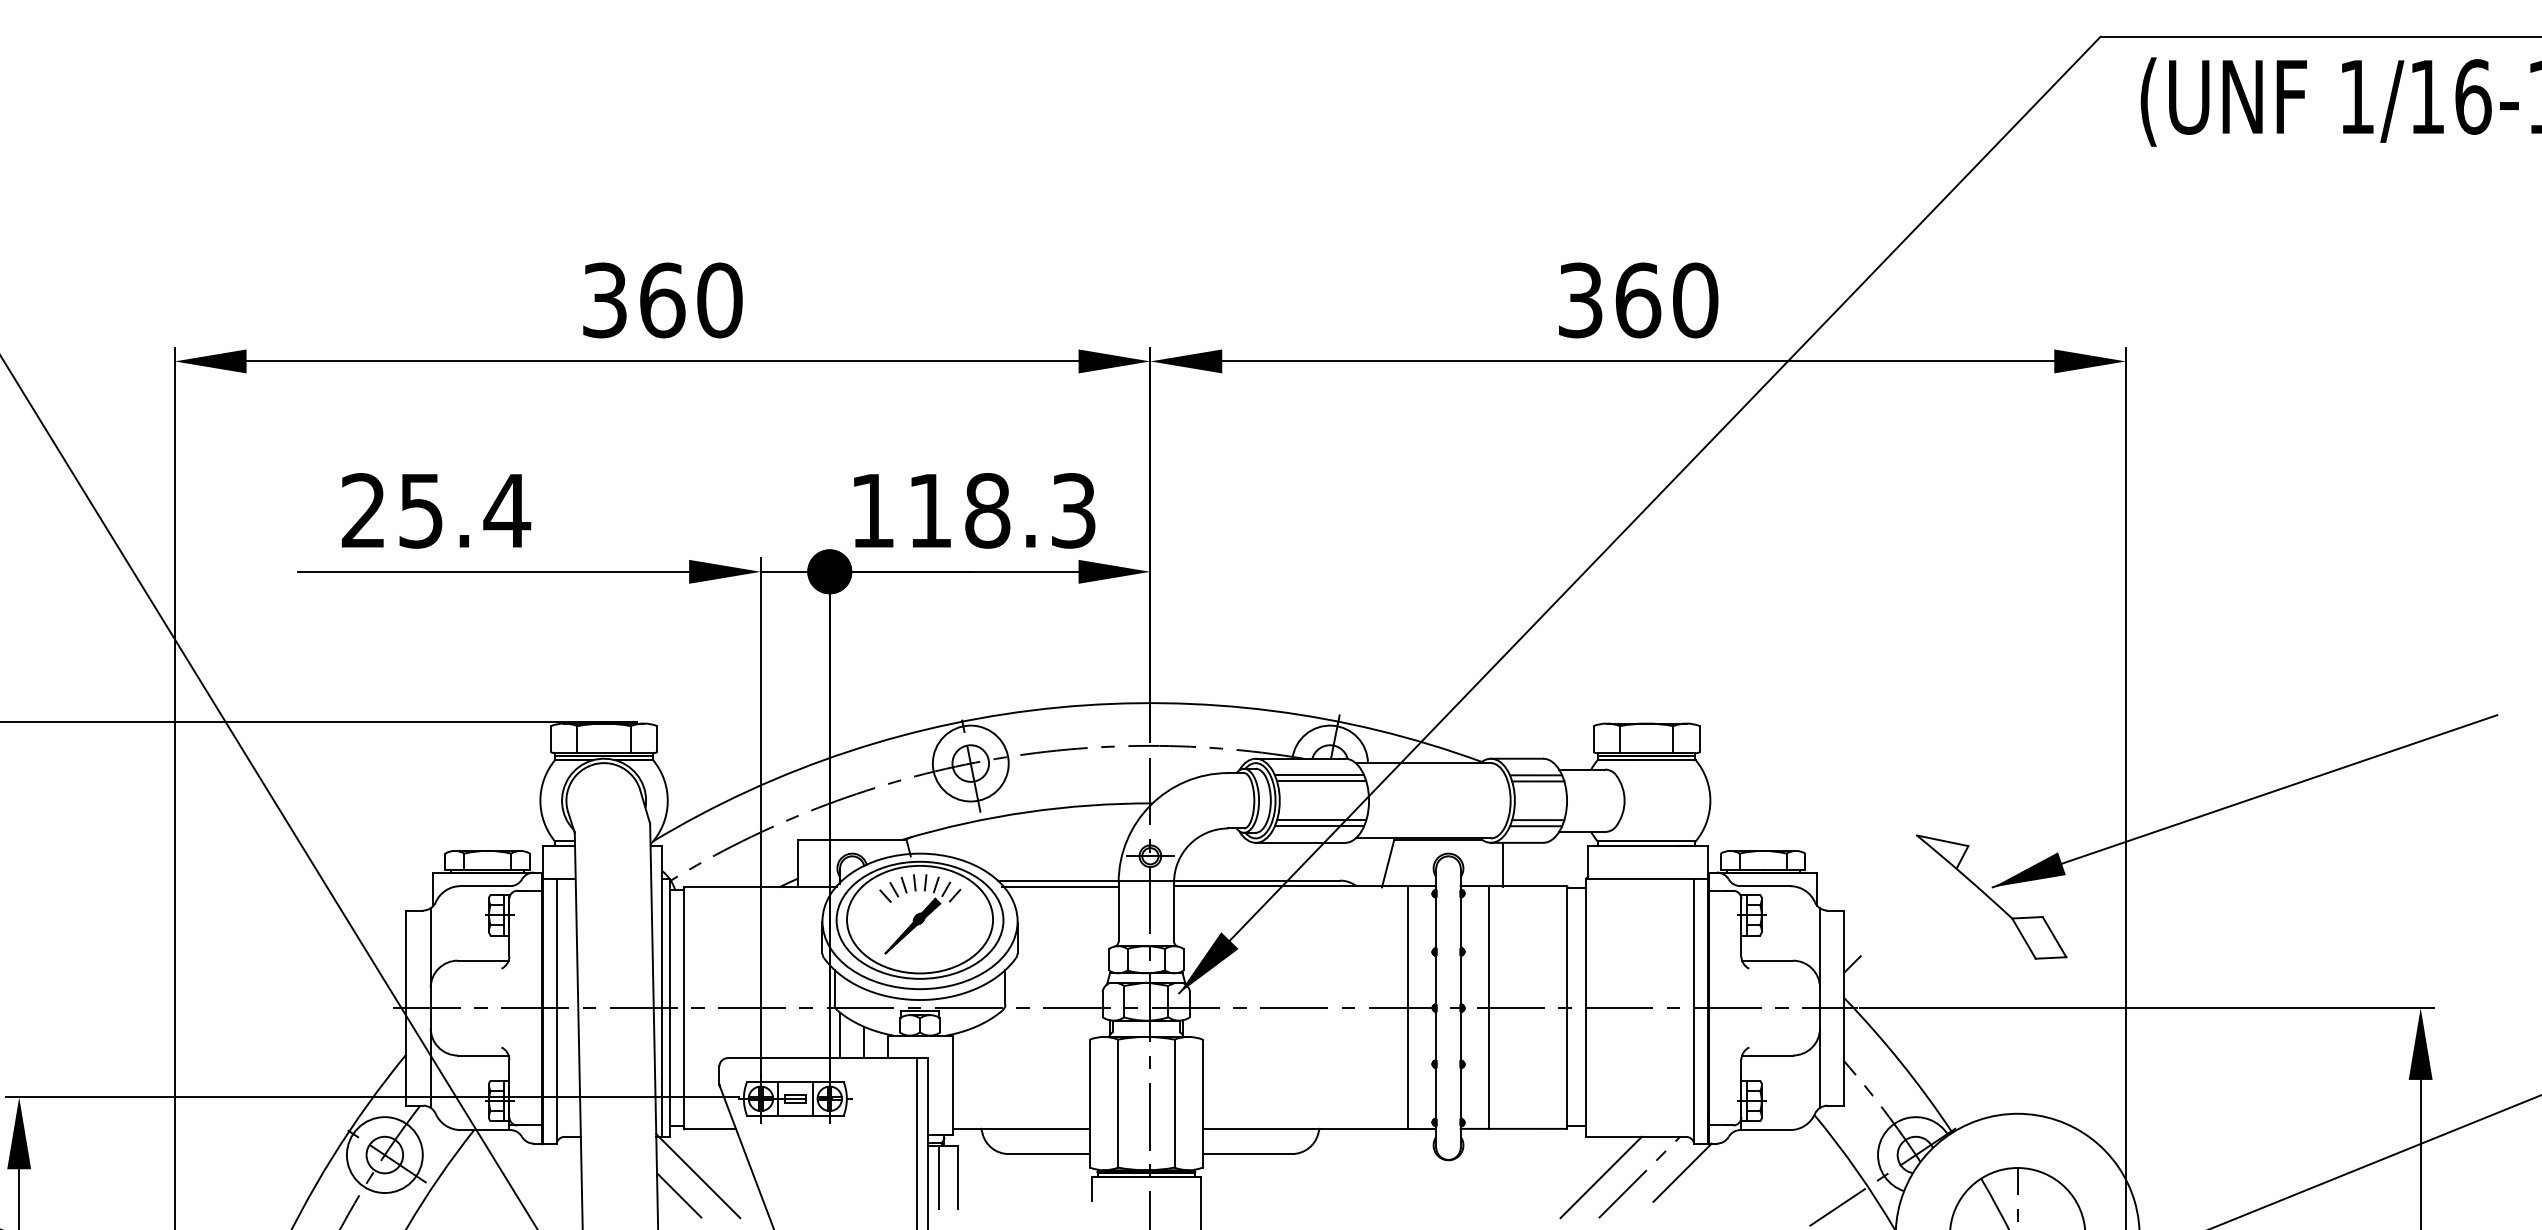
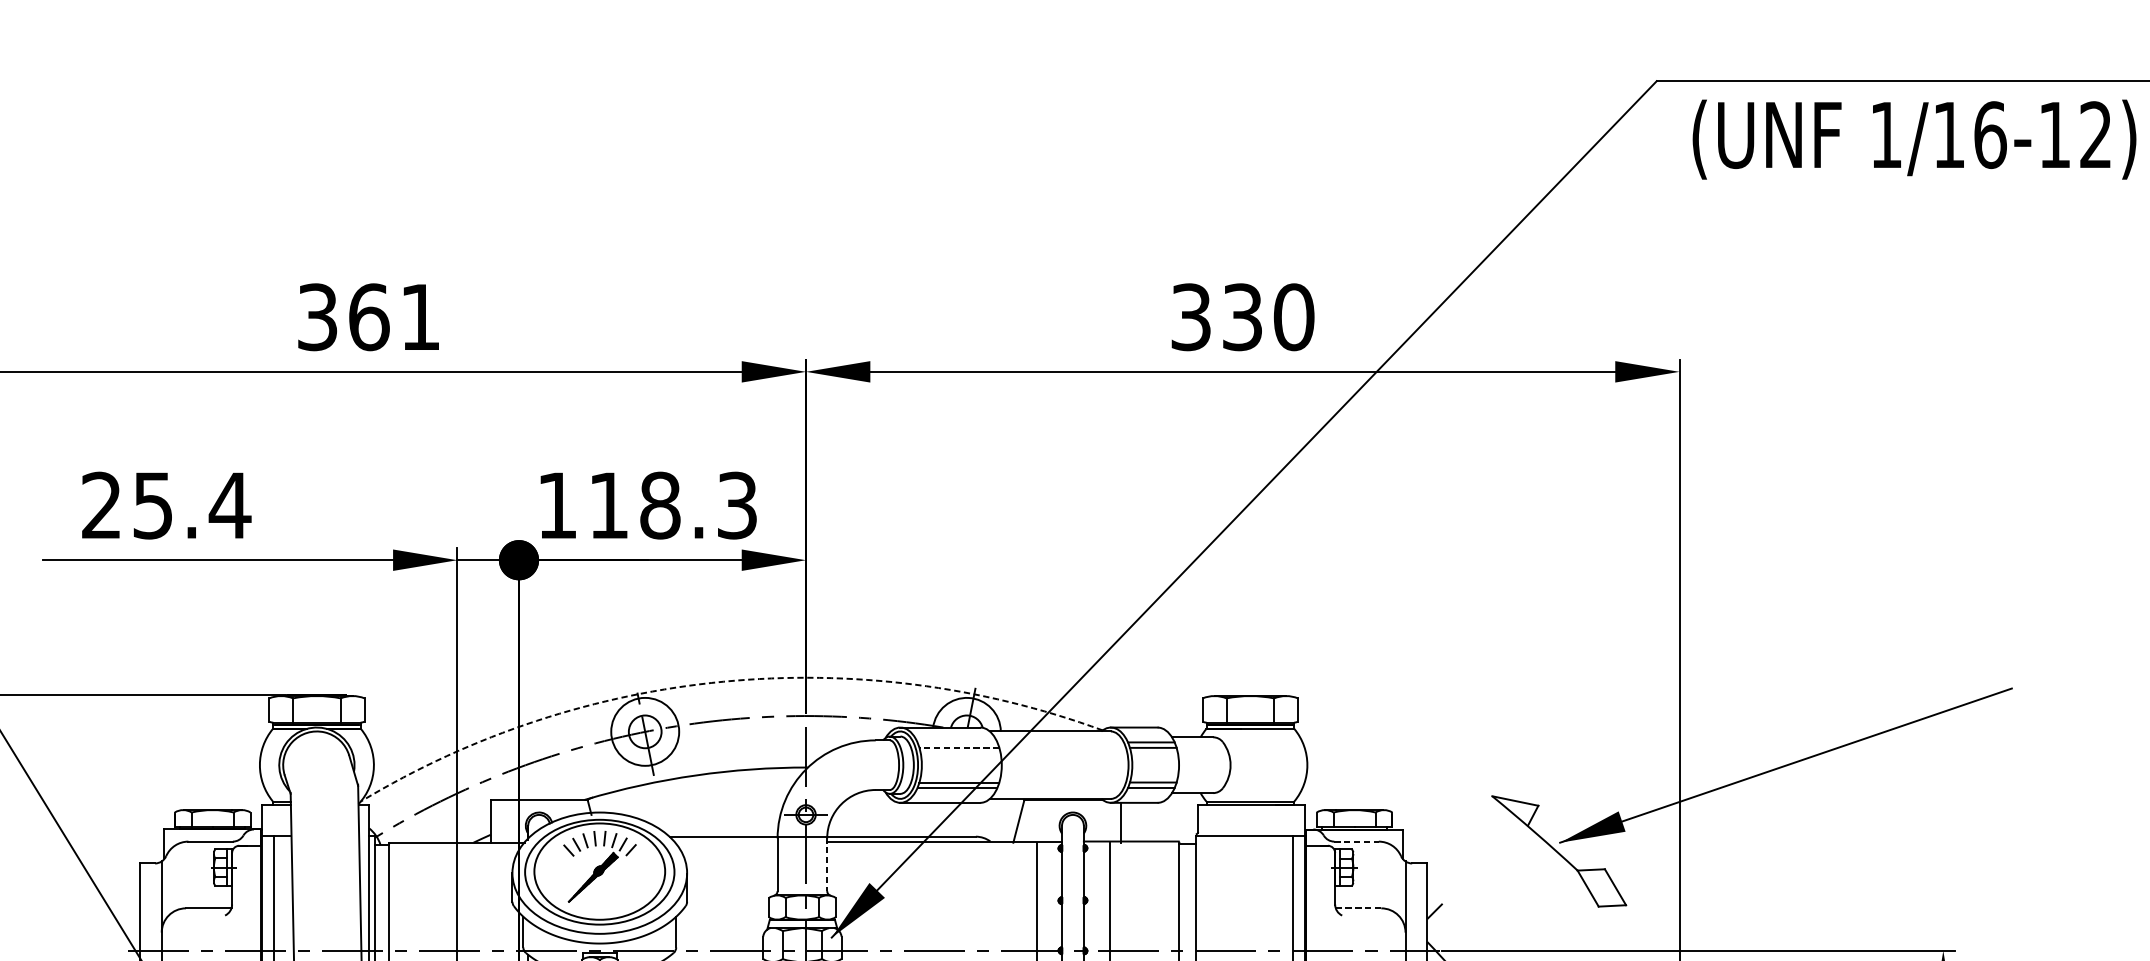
text: (719, 300) -> (420, 317), 360 -> 361
text: (1638, 300) -> (1243, 317), 360 -> 330
arc: (1058, 707) -> (723, 681), solid -> dashed
line: (1319, 775) -> (957, 742), removed
line: (1321, 781) -> (959, 747), solid -> dashed
line: (1765, 886) -> (1356, 841), solid -> dashed
line: (1060, 887) -> (725, 842), removed
line: (1174, 911) -> (827, 864), solid -> dashed
line: (1767, 960) -> (1358, 908), solid -> dashed

